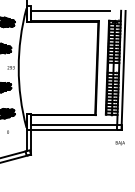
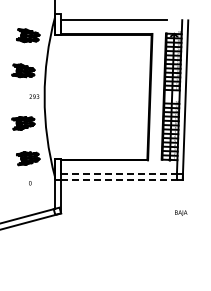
line: (74, 124) -> (119, 173), solid -> dashed
line: (75, 129) -> (121, 179), solid -> dashed
text: (120, 142) -> (181, 212), moved

